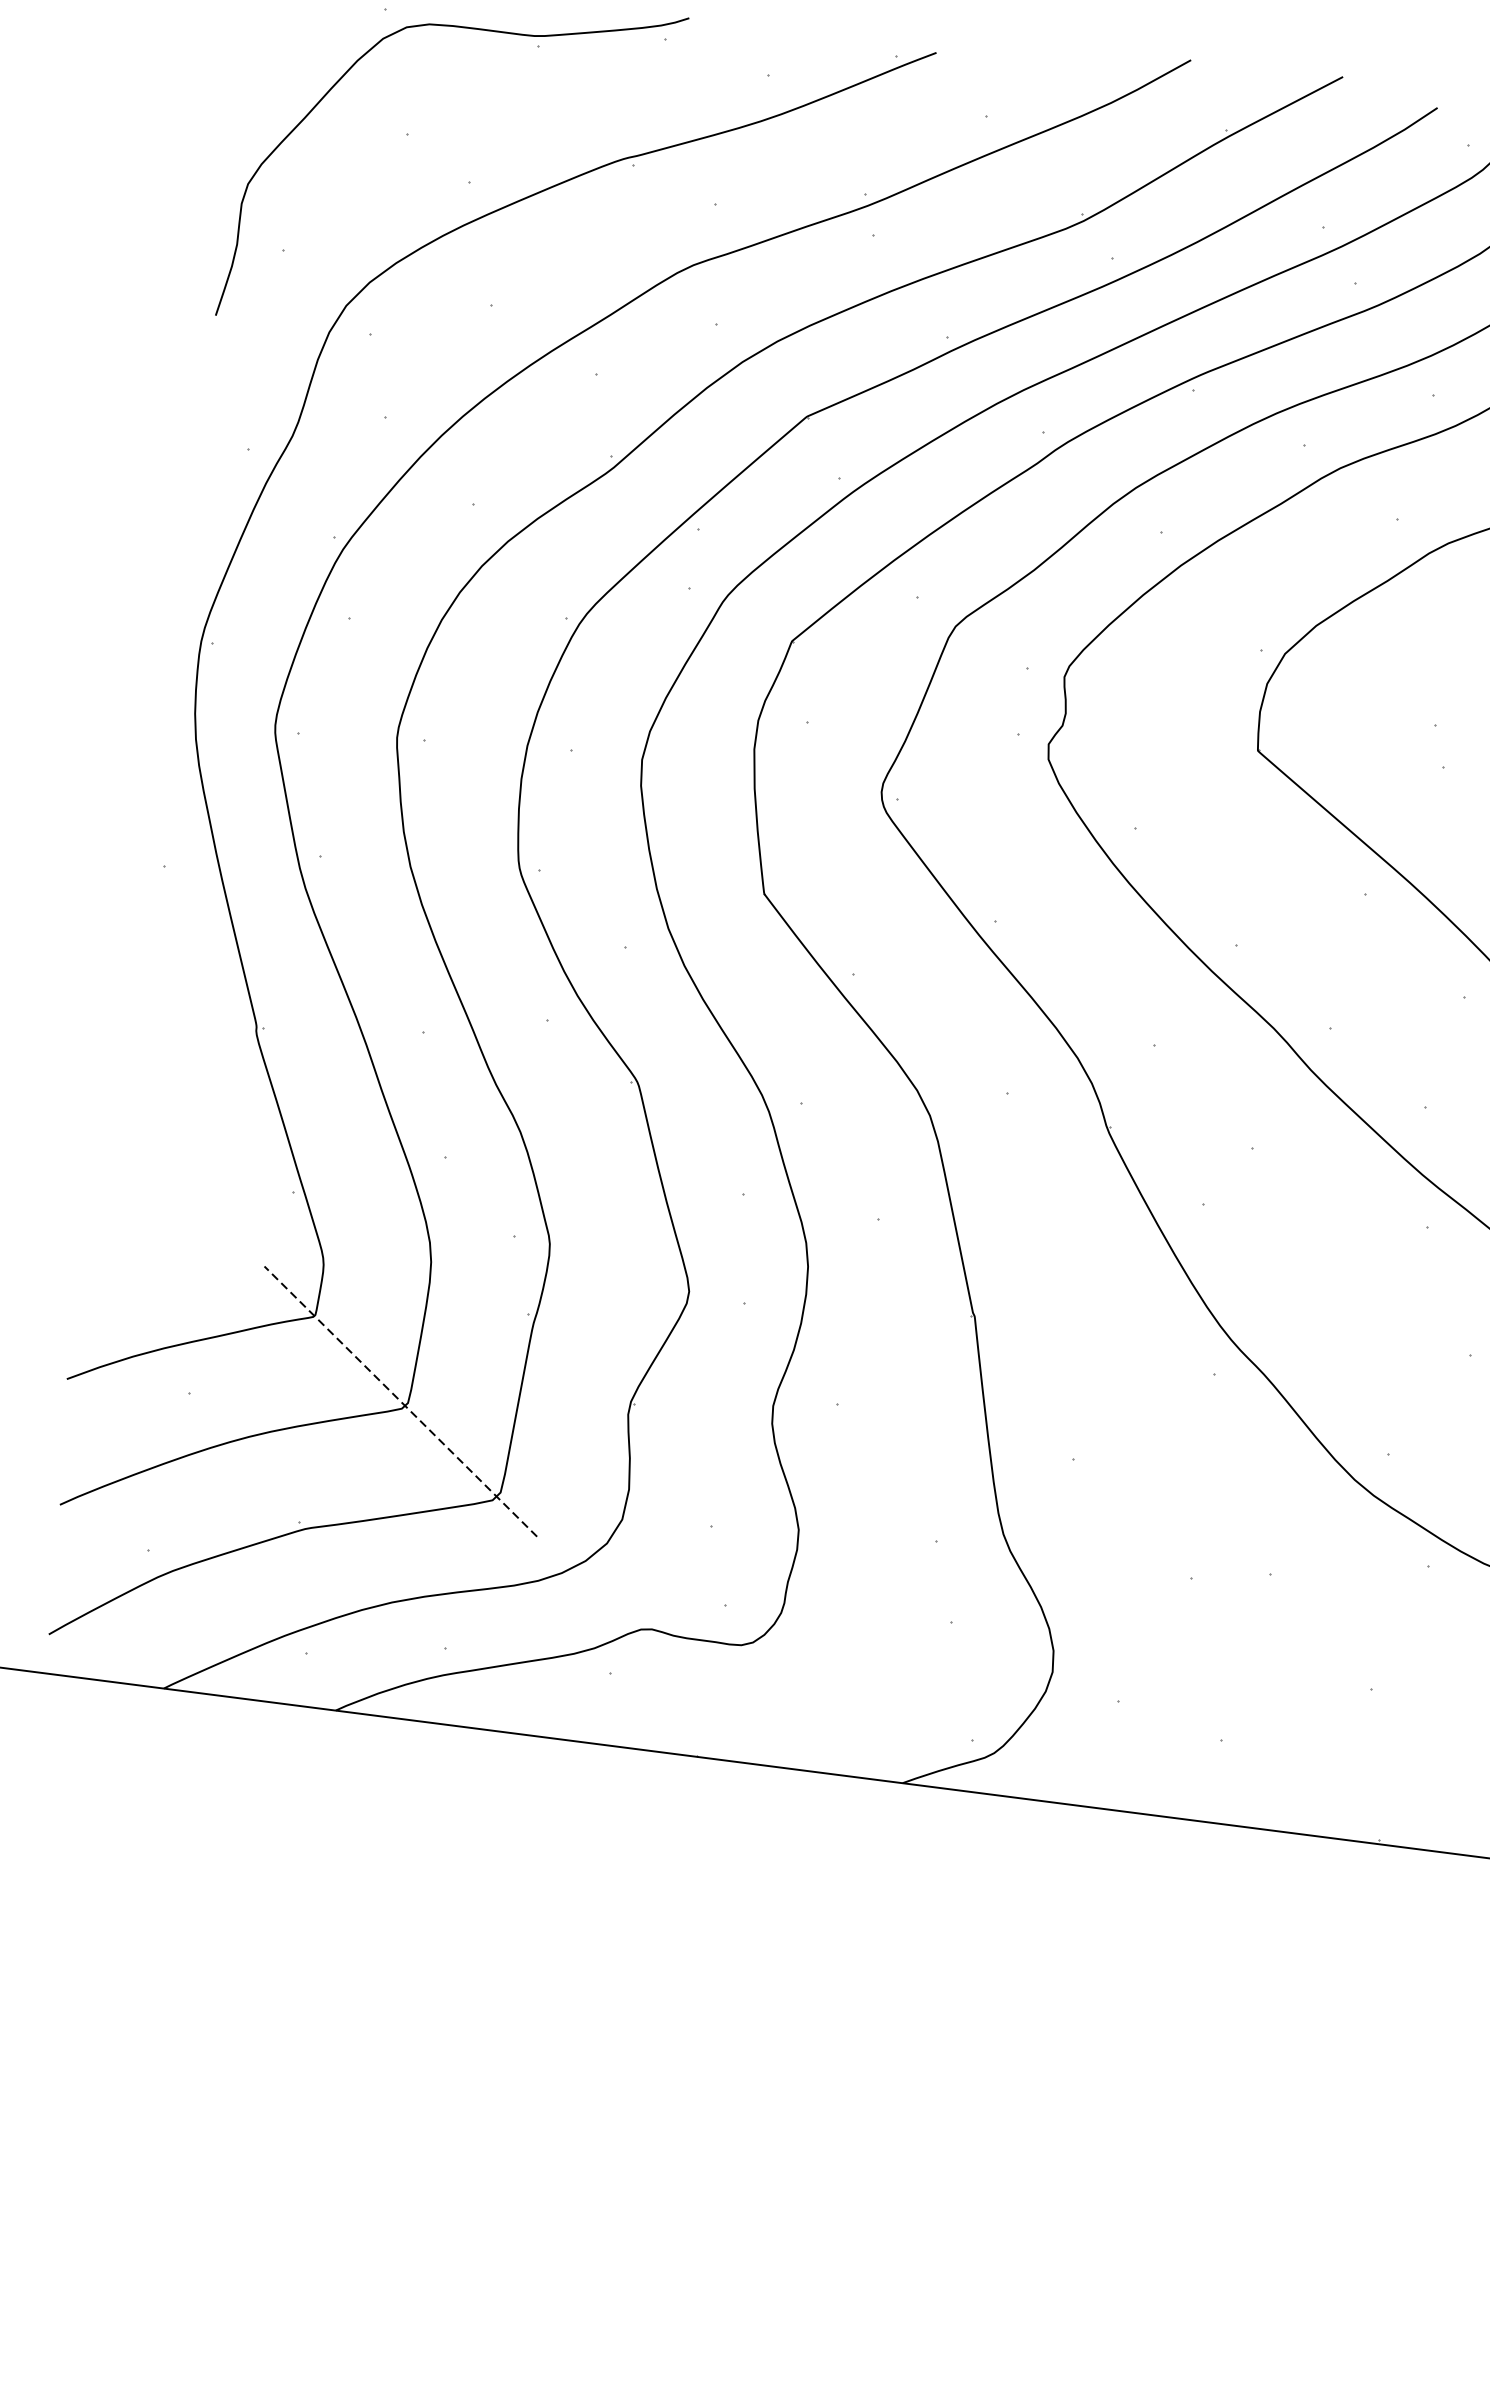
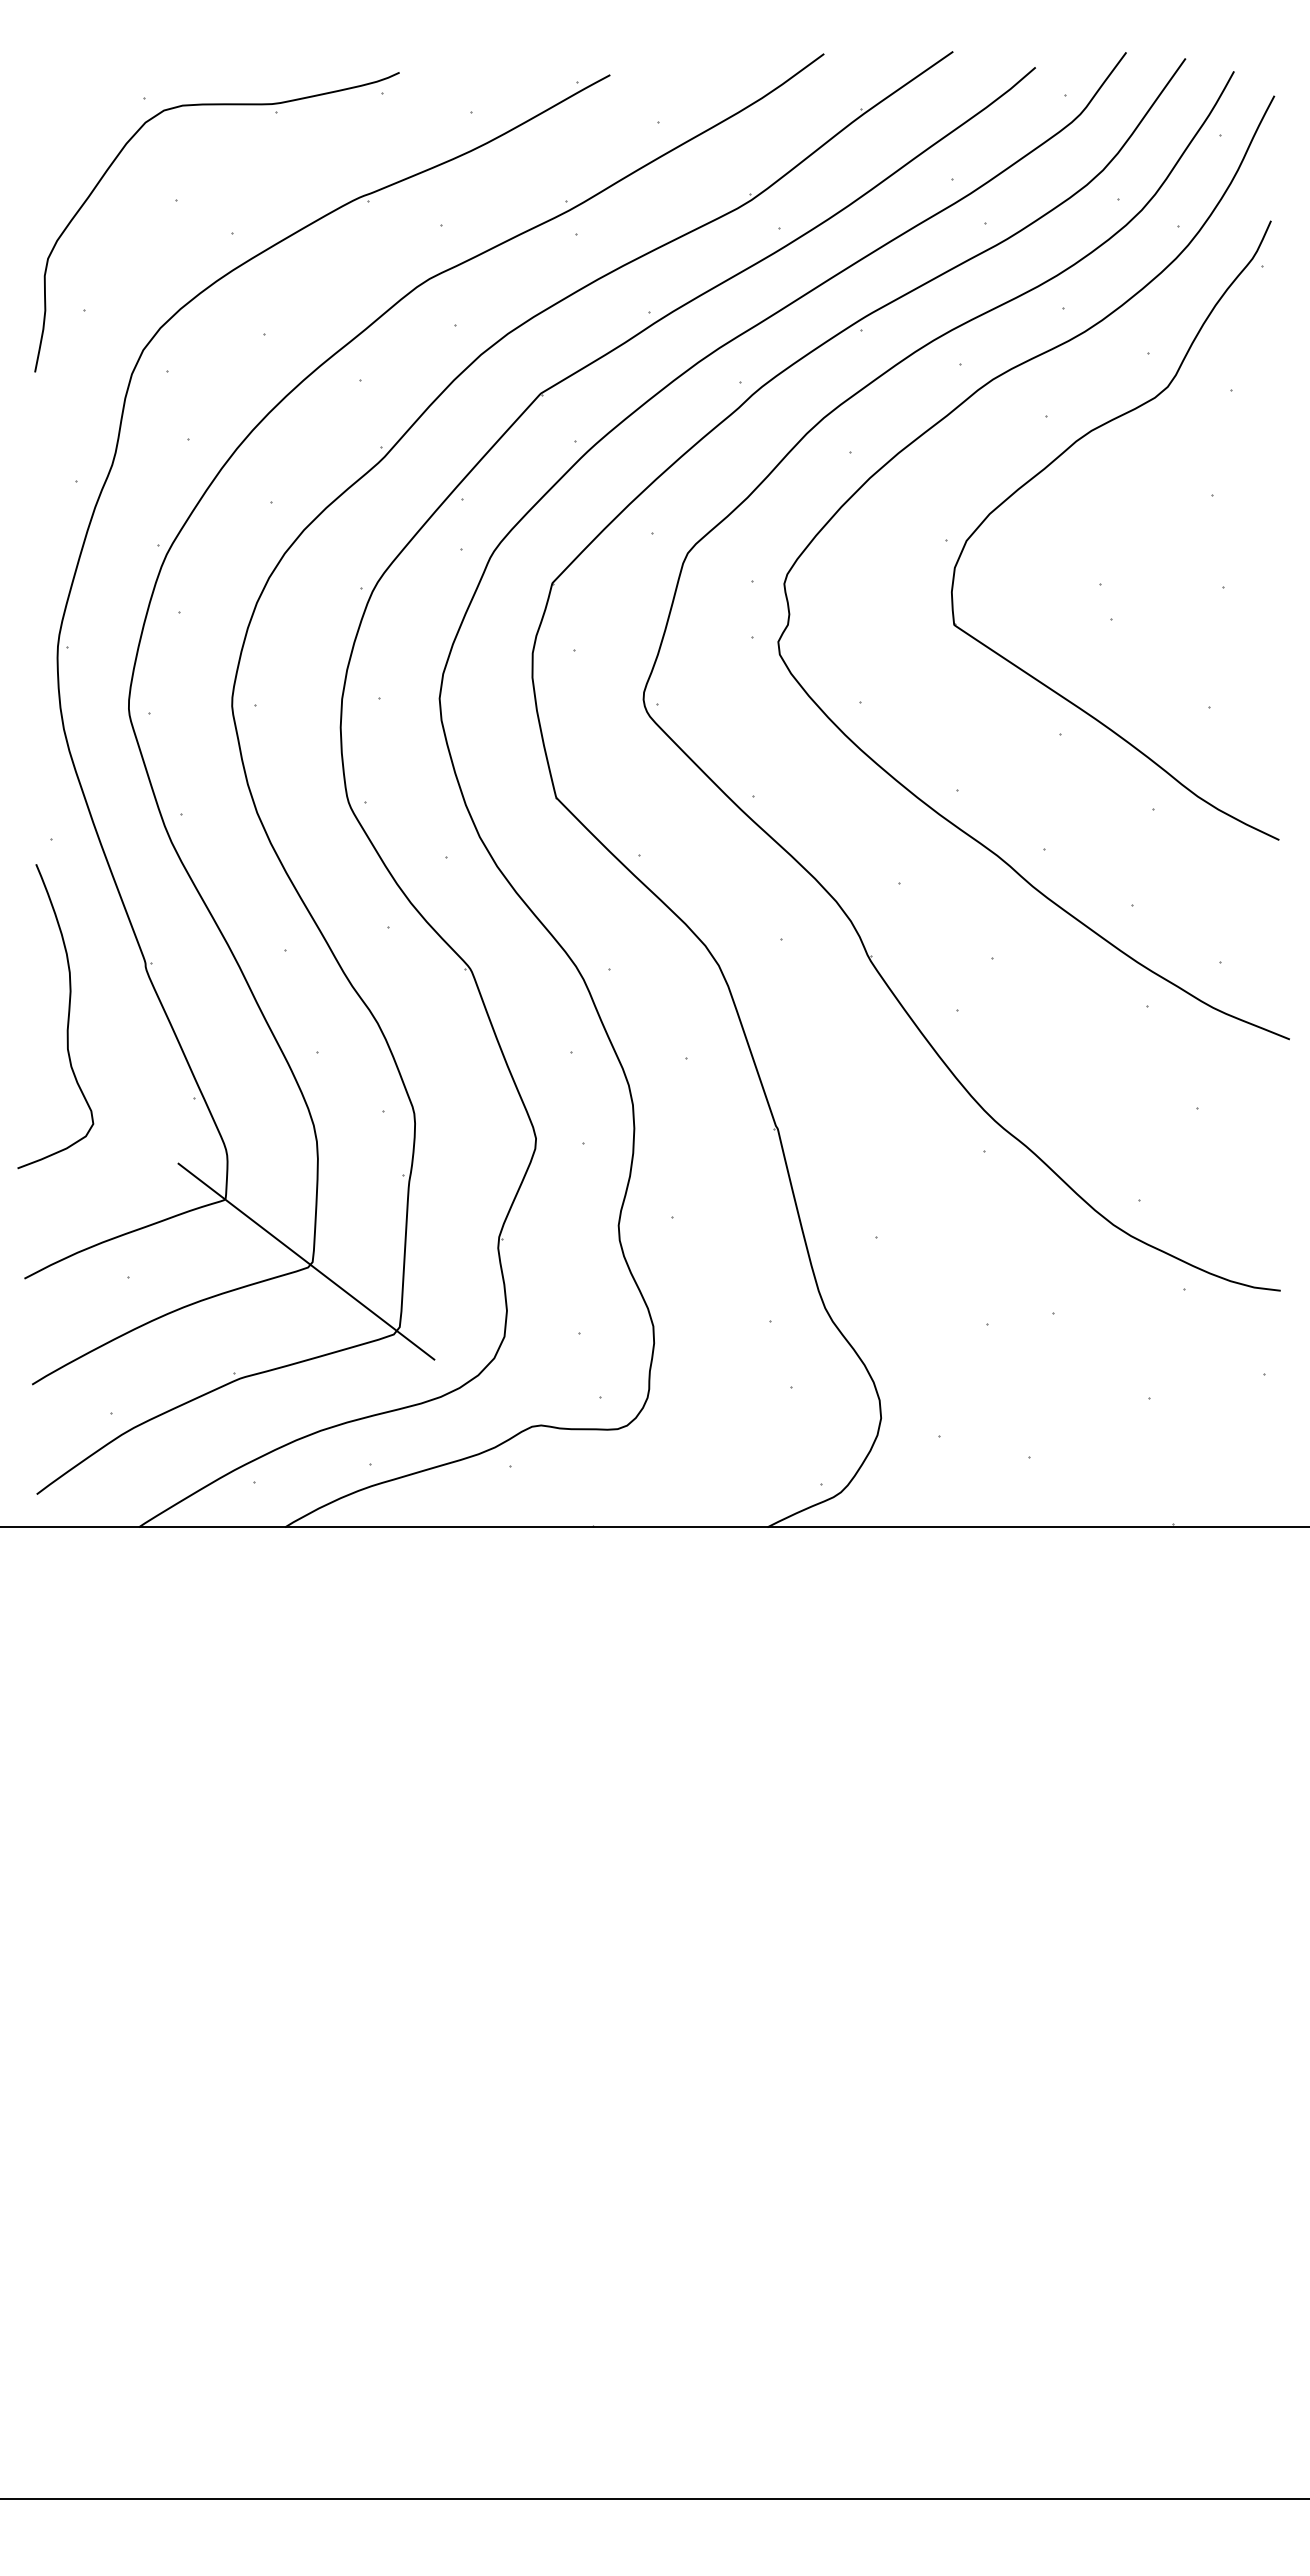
curve: (156, 1078) -> (67, 1017), added
line: (400, 1401) -> (306, 1261), dashed -> solid

